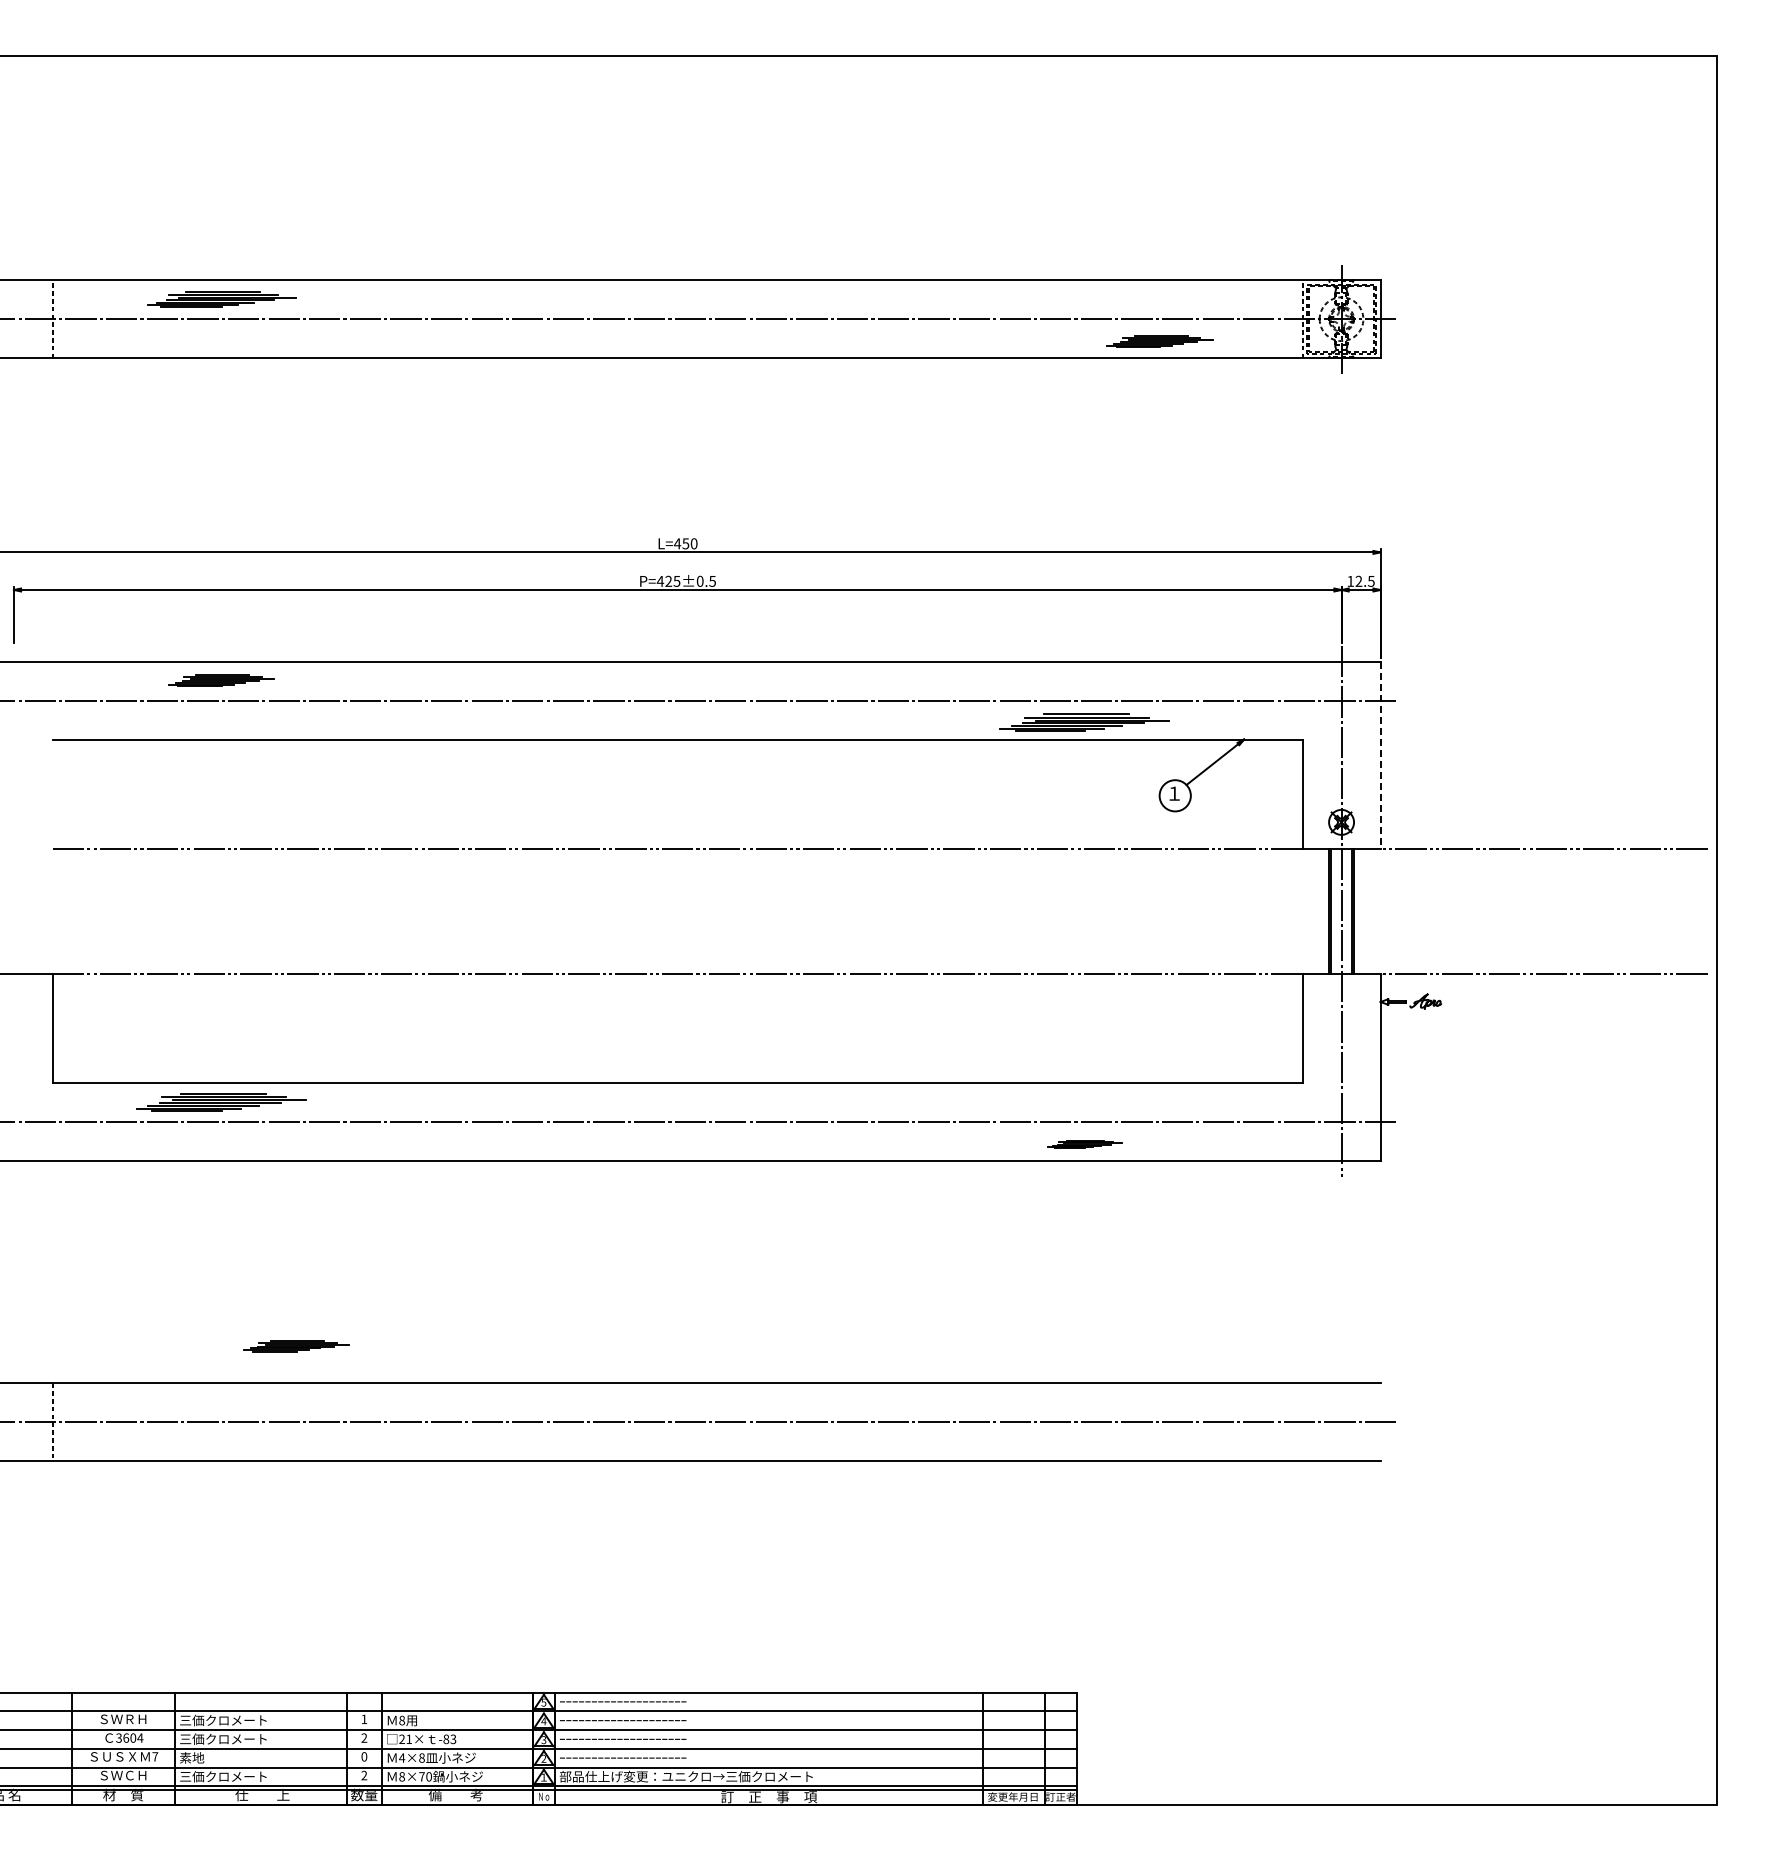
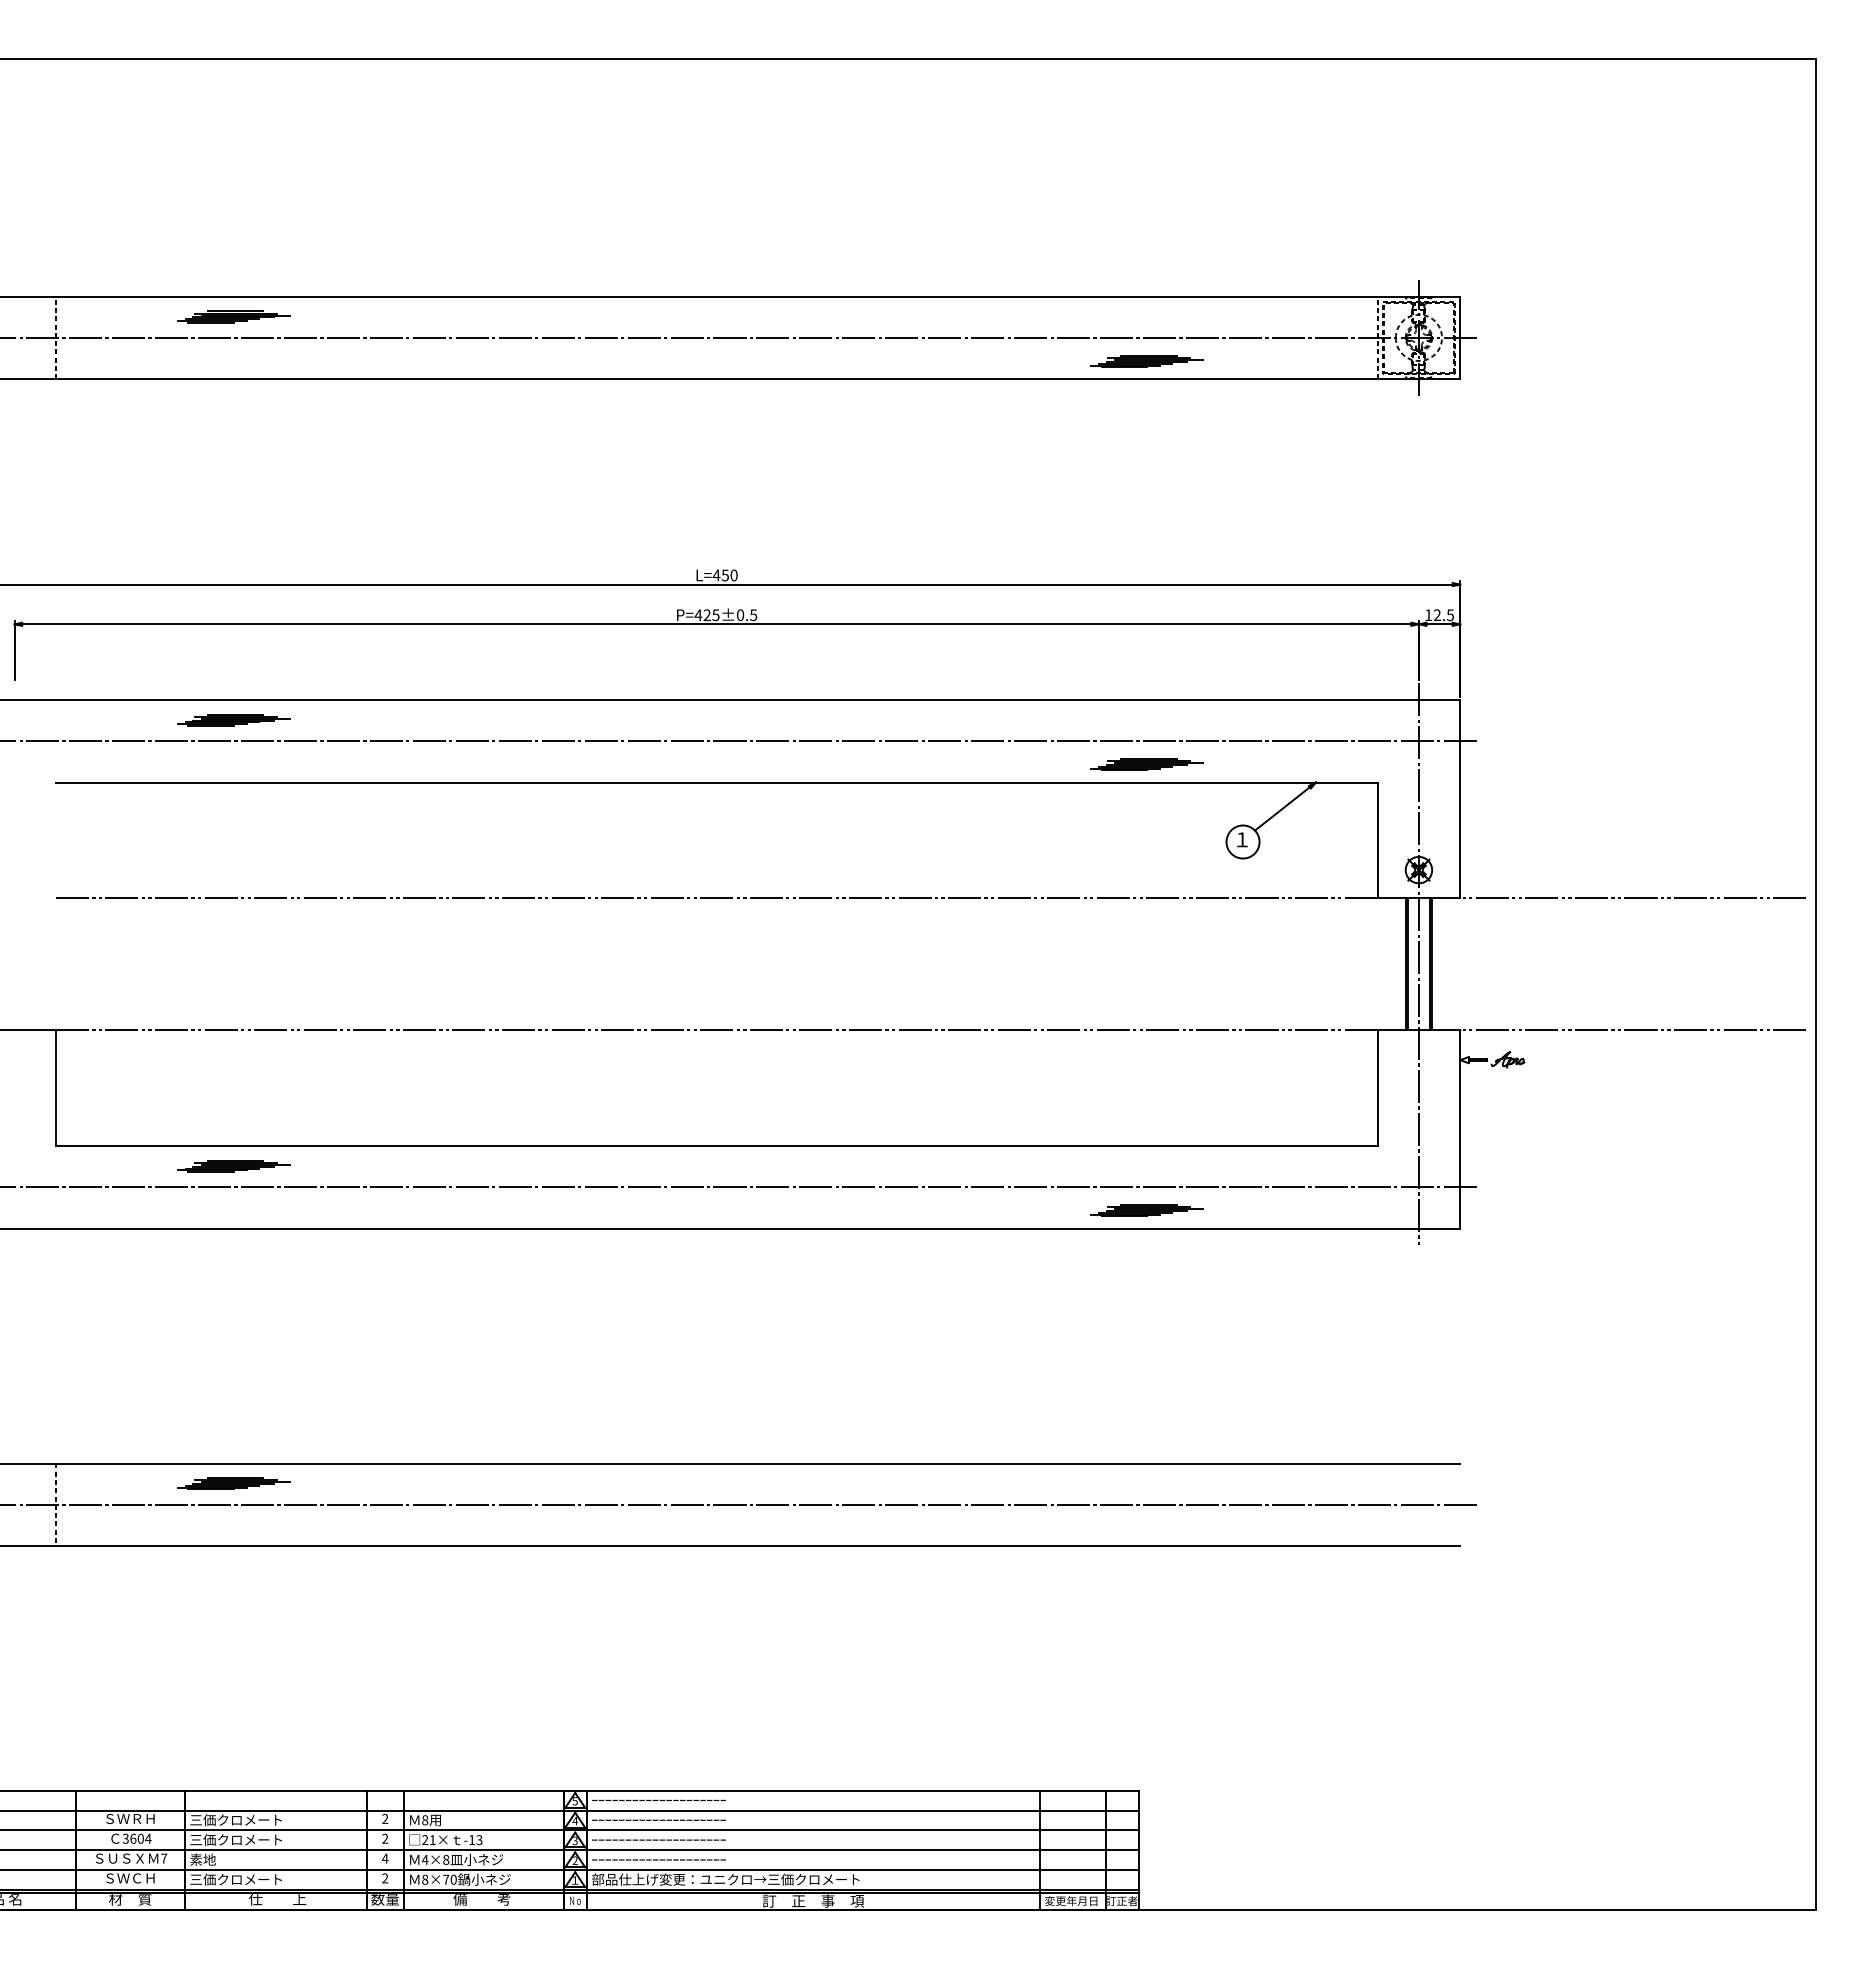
part: (221, 299) -> (234, 317), size x0.71
part: (1159, 341) -> (1147, 361), moved
part: (1084, 722) -> (1147, 764), size x0.62
line: (1380, 755) -> (1460, 799), dashed -> solid
part: (221, 1102) -> (234, 1166), size x0.62
part: (1084, 1144) -> (1147, 1210), size x1.43
part: (296, 1346) -> (234, 1483), moved
text: (364, 1718) -> (385, 1818), 1 -> 2
text: (446, 1739) -> (472, 1840), -83 -> -13
text: (364, 1756) -> (385, 1858), 0 -> 4

